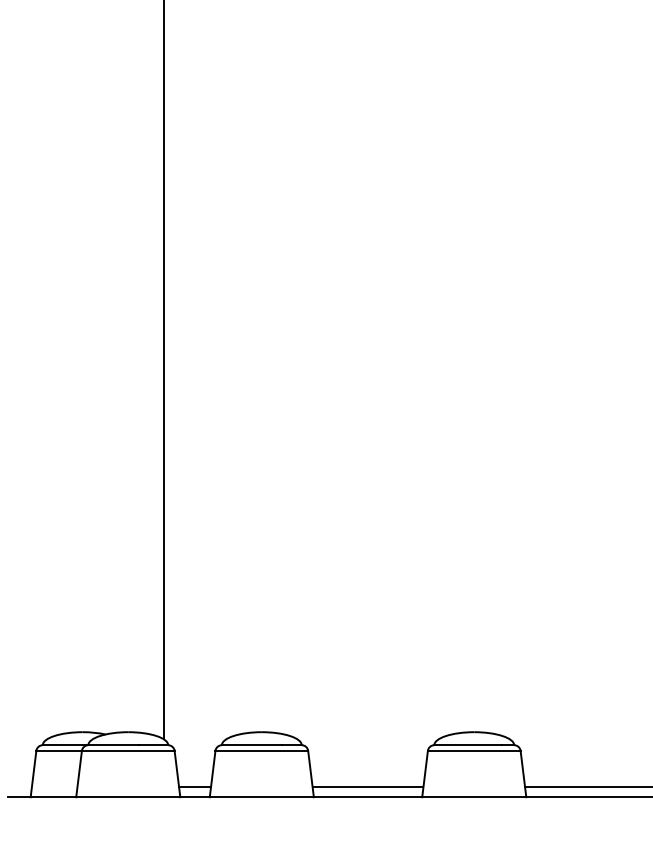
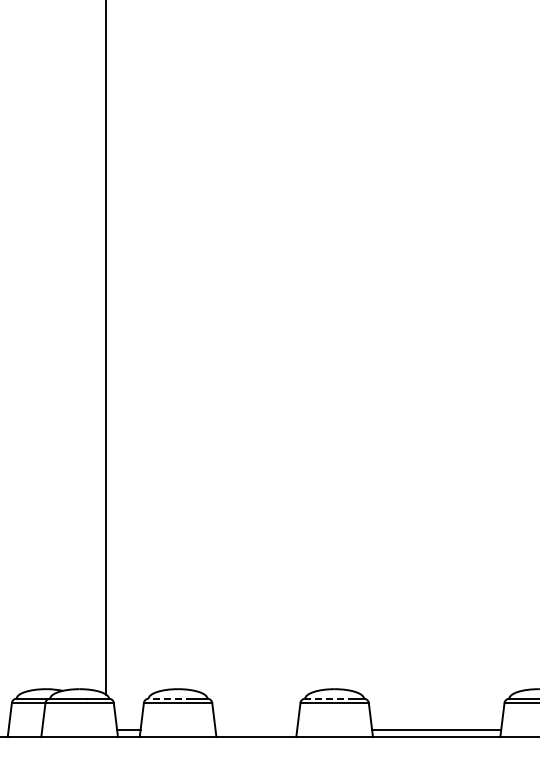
line: (251, 744) -> (170, 698), solid -> dashed
line: (467, 744) -> (329, 698), solid -> dashed
line: (368, 786) -> (256, 729), removed

